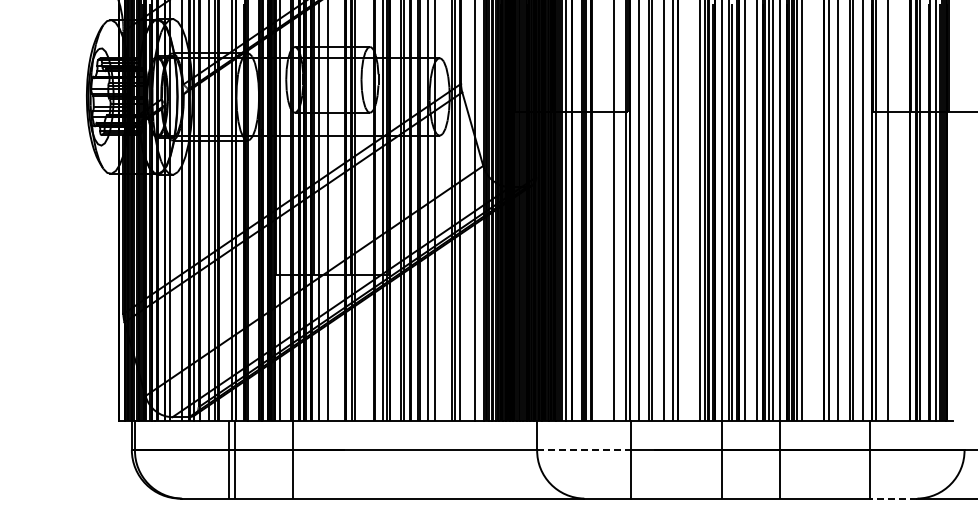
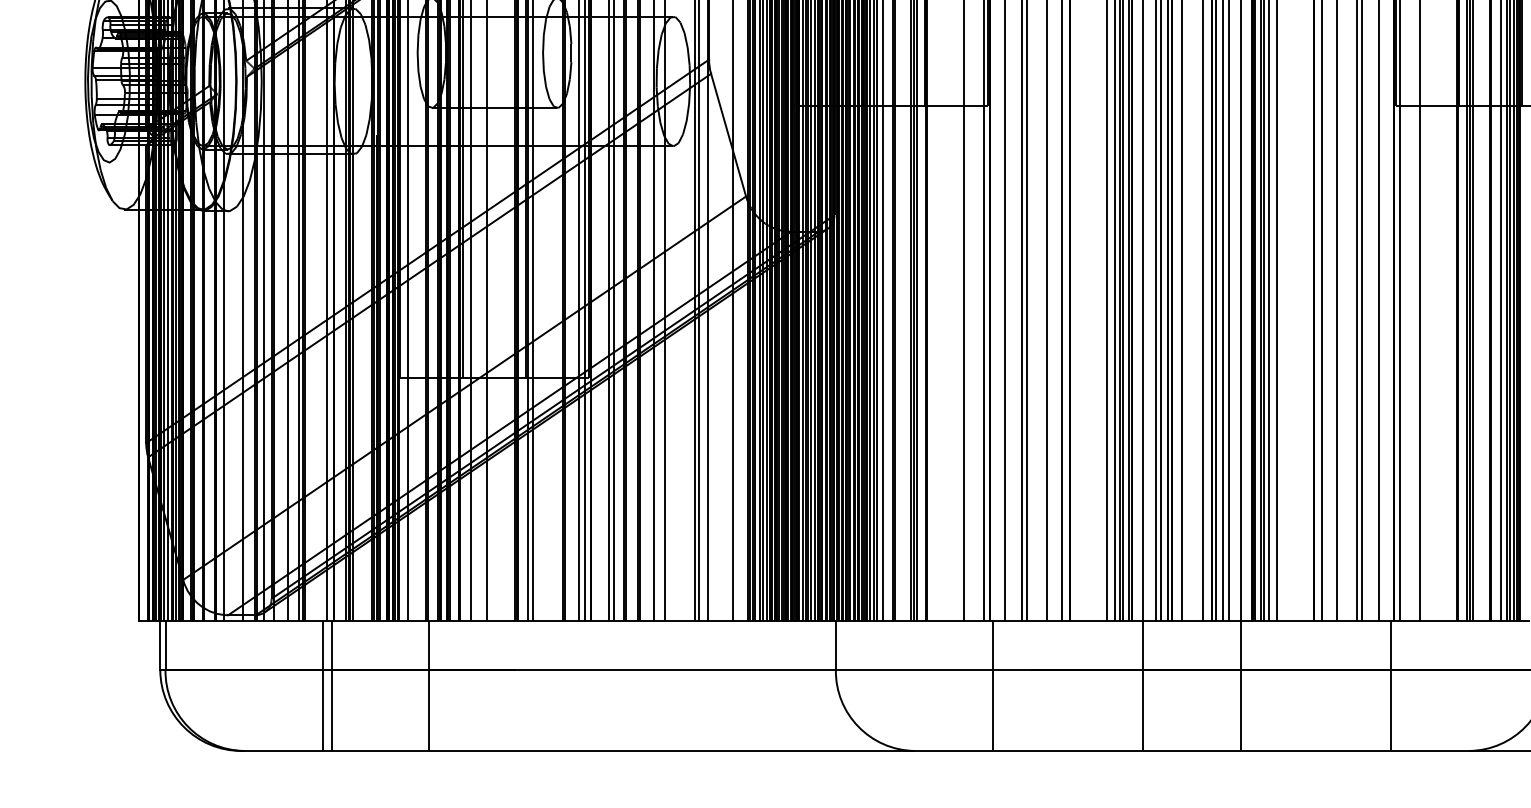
line: (584, 449) -> (914, 669), dashed -> solid
line: (893, 498) -> (1429, 750), dashed -> solid

